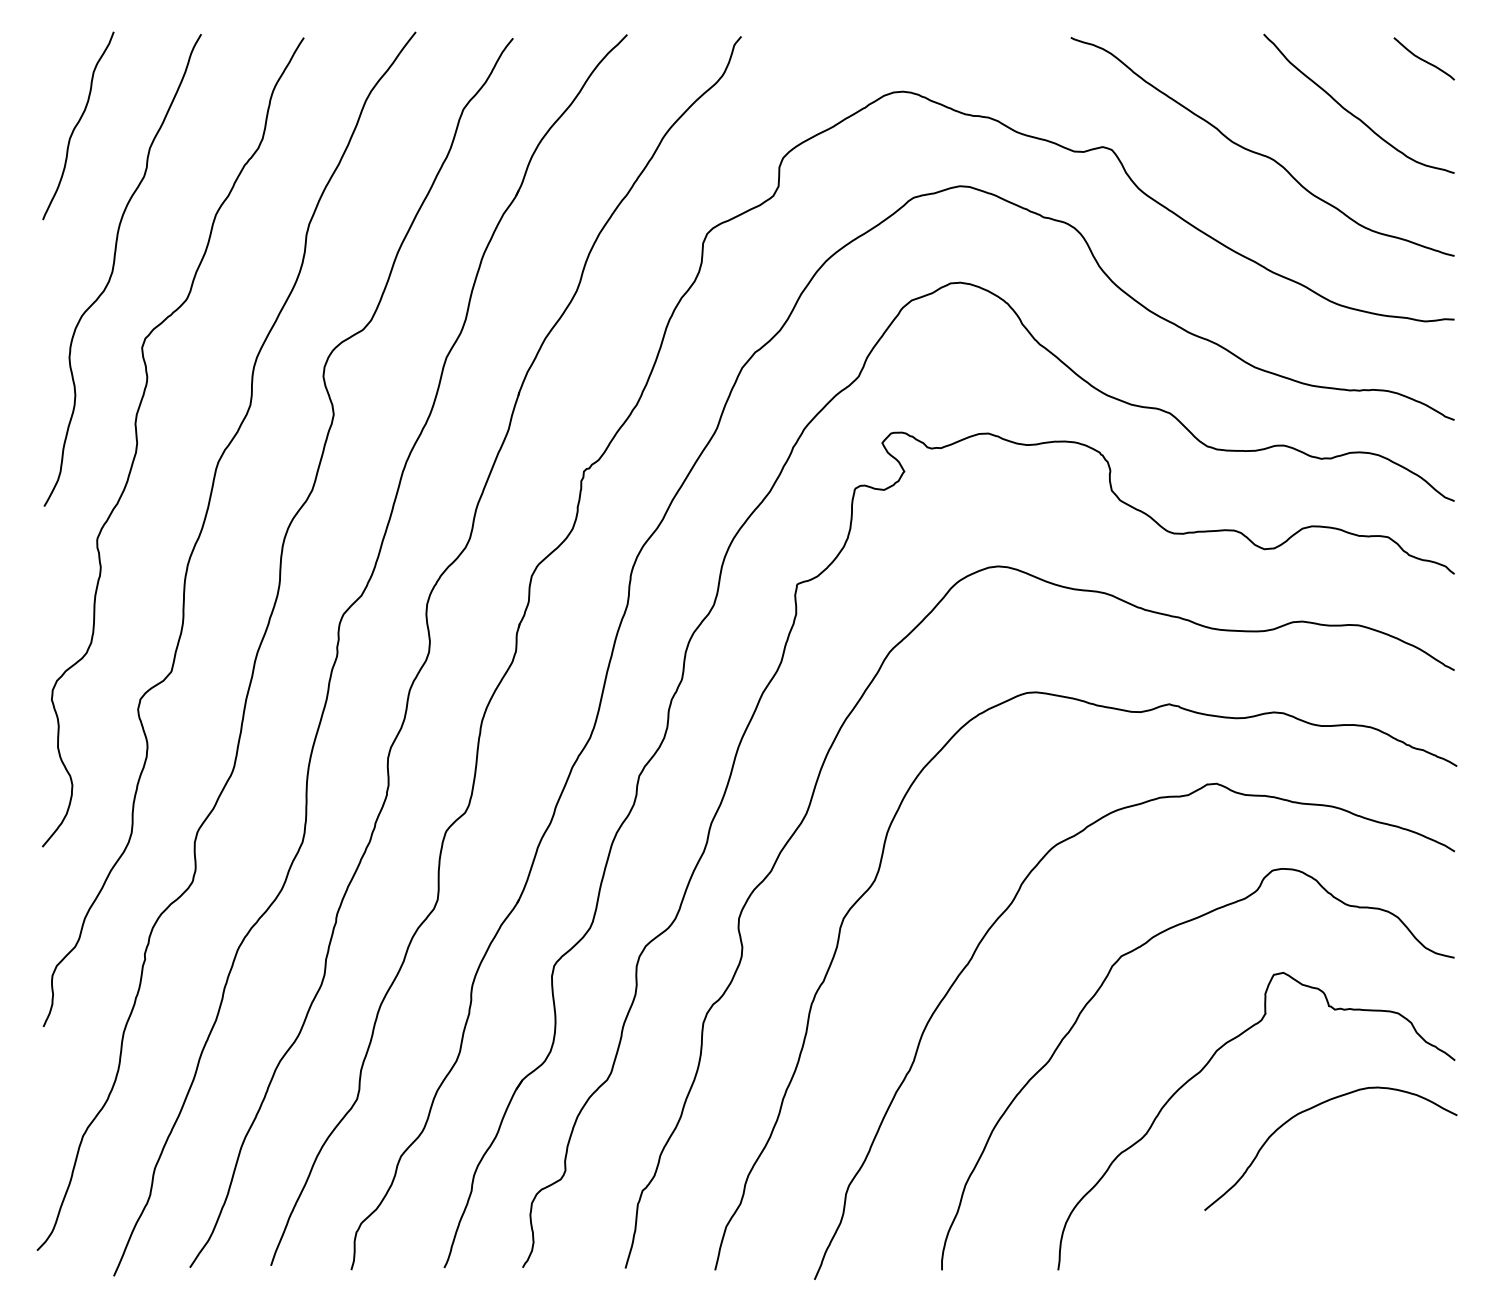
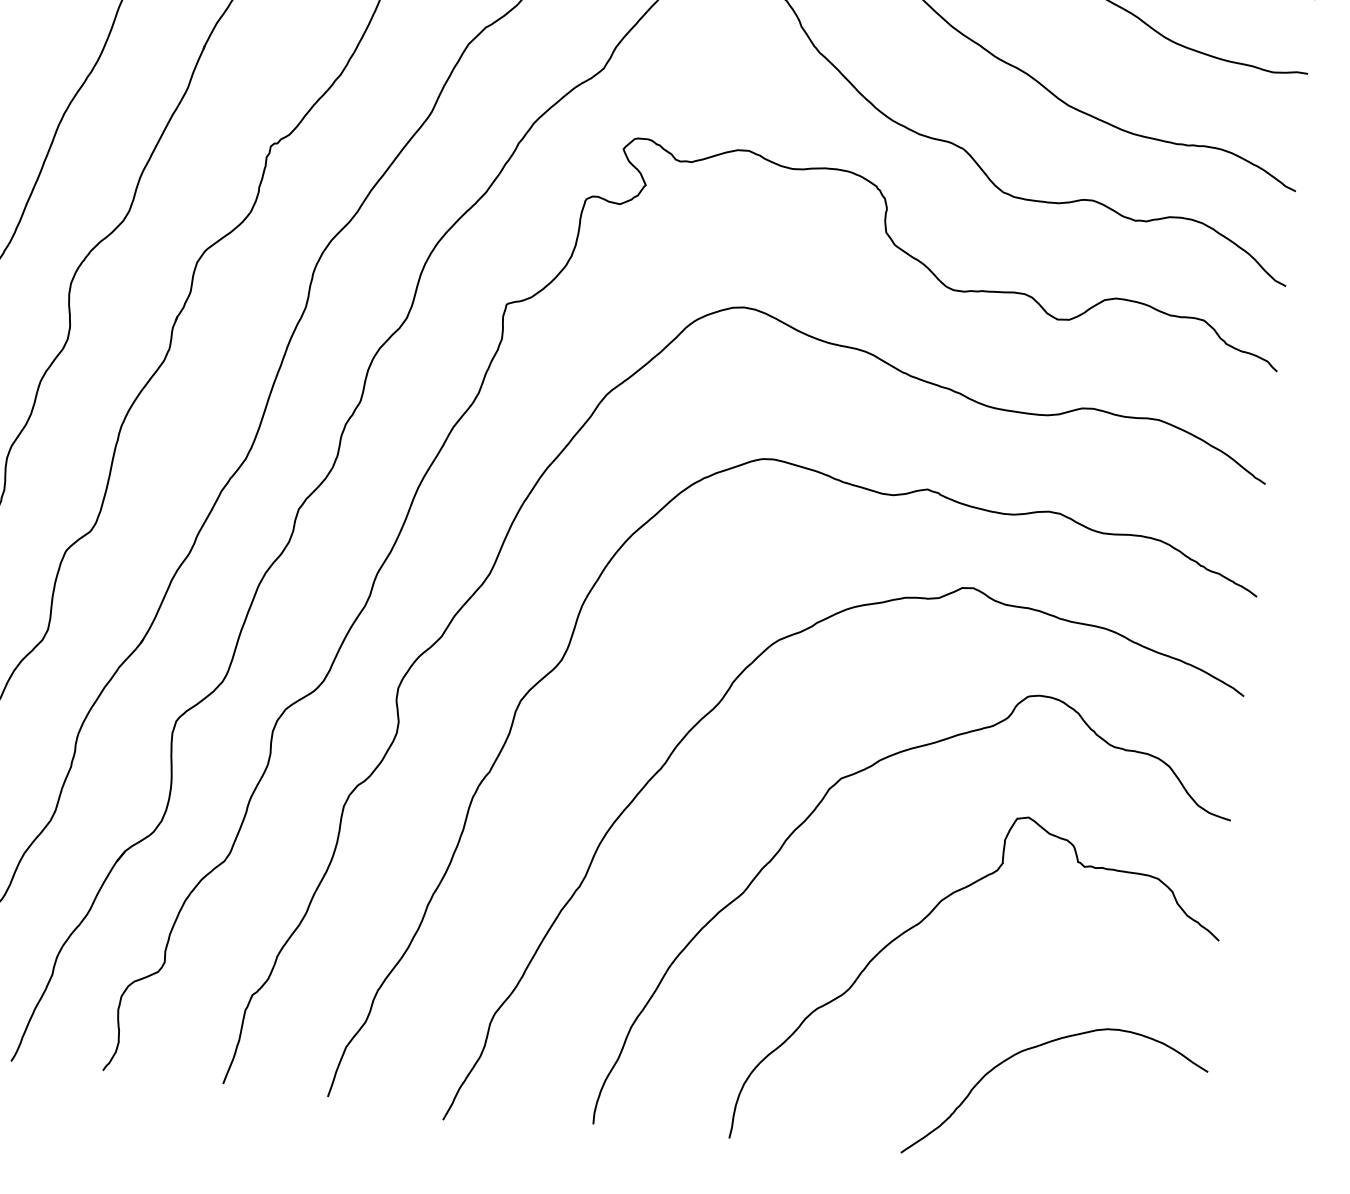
curve: (1311, 1109) -> (1038, 1047), moved

